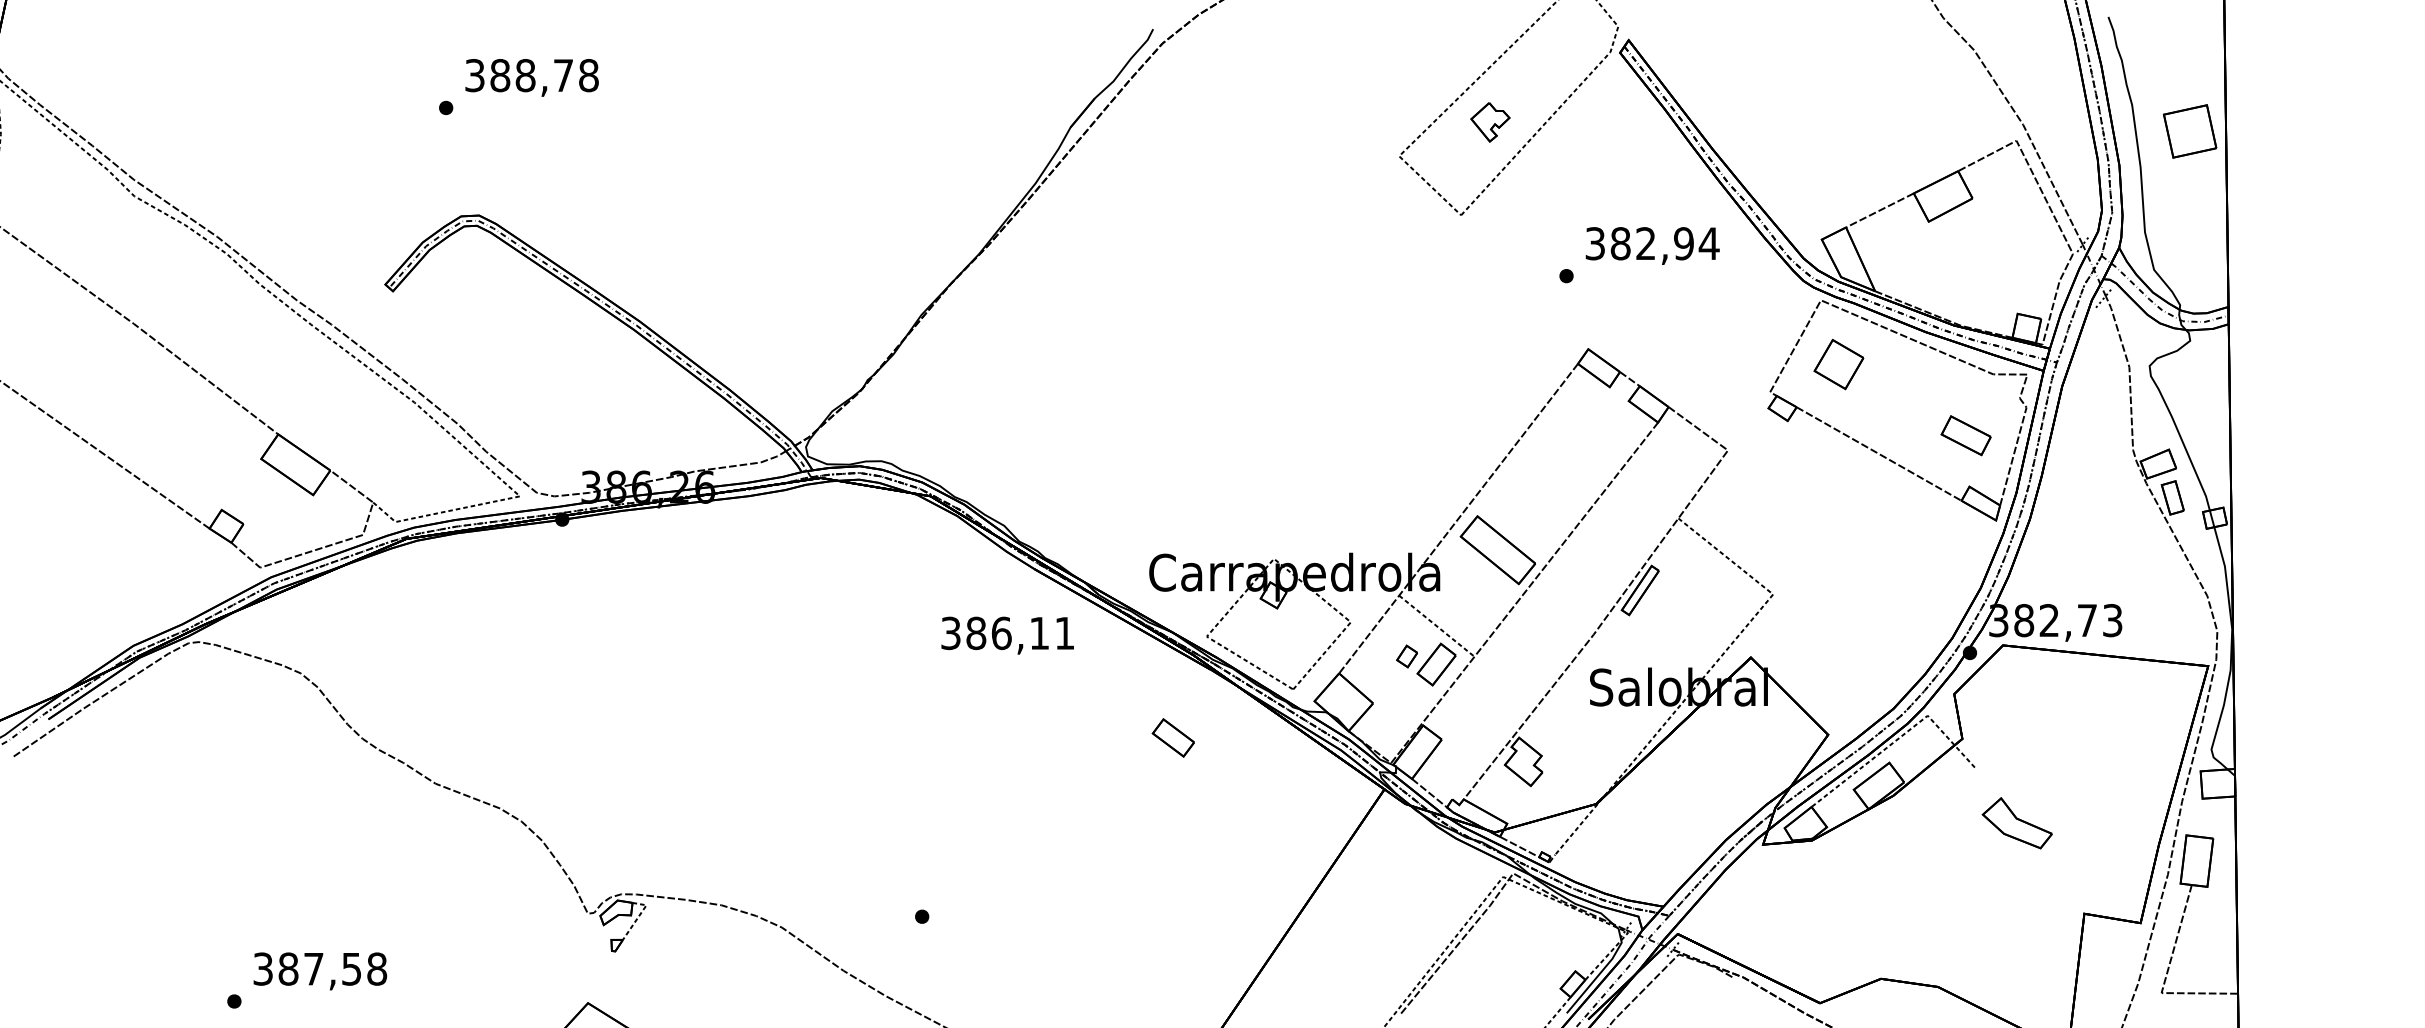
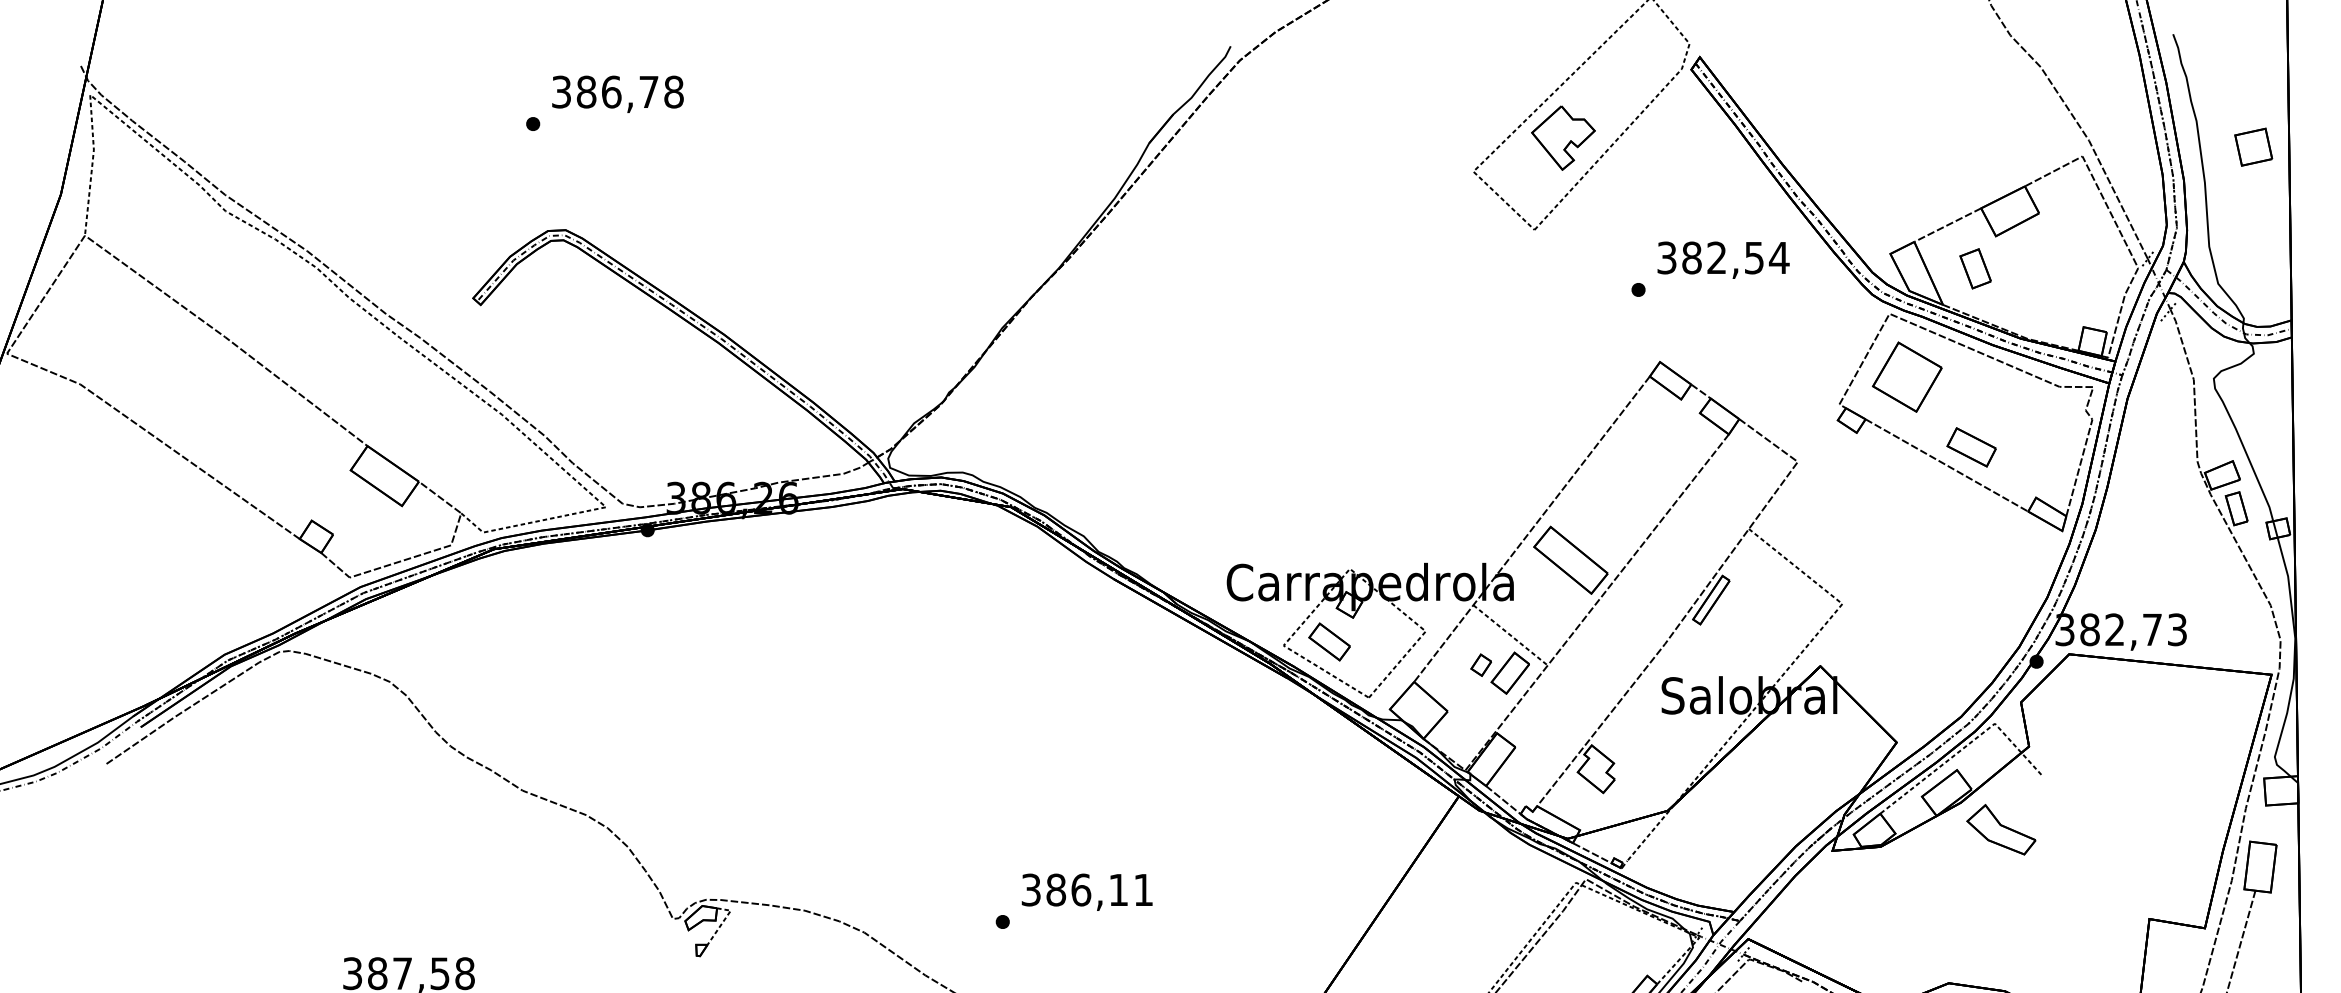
text: (525, 75) -> (611, 92), 388,78 -> 386,78
part: (1490, 122) -> (1563, 138), size x1.67
part: (2189, 131) -> (2253, 147), size x0.71
text: (1683, 243) -> (1753, 257), 382,94 -> 382,54
part: (1907, 254) -> (1974, 268), added
part: (1838, 364) -> (1906, 377), size x1.43
part: (1965, 435) -> (1970, 447), moved
text: (1007, 635) -> (1086, 892), moved
part: (1172, 737) -> (1328, 641), moved
part: (2016, 823) -> (2000, 829), moved

